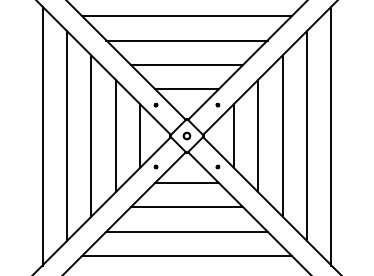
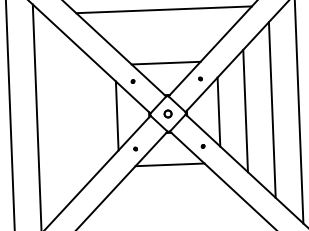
line: (186, 64) -> (164, 35), removed
line: (91, 135) -> (63, 117), removed
line: (115, 136) -> (90, 117), removed
line: (186, 207) -> (170, 191), removed
line: (186, 231) -> (171, 218), removed

